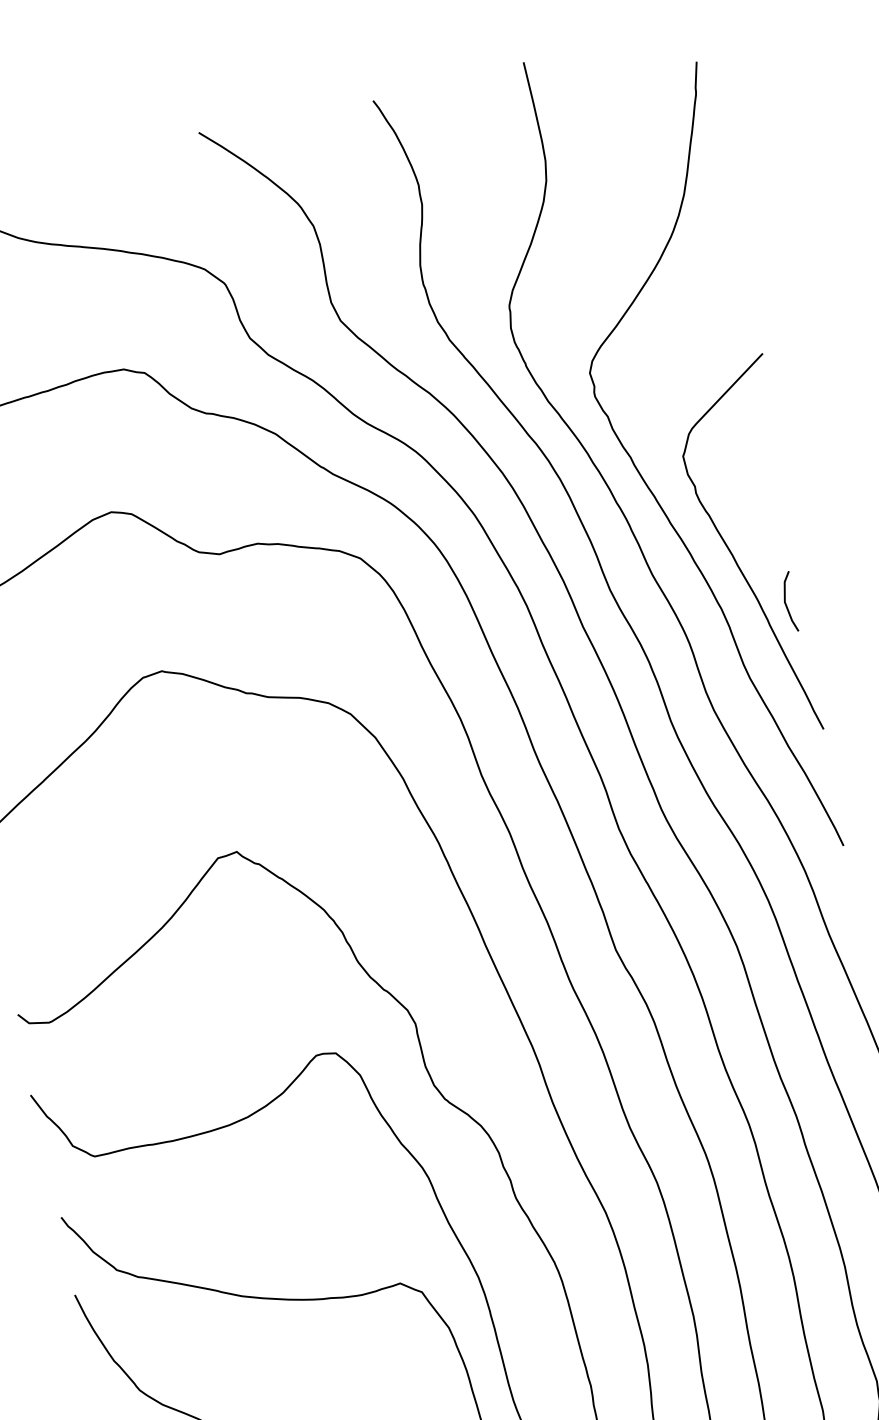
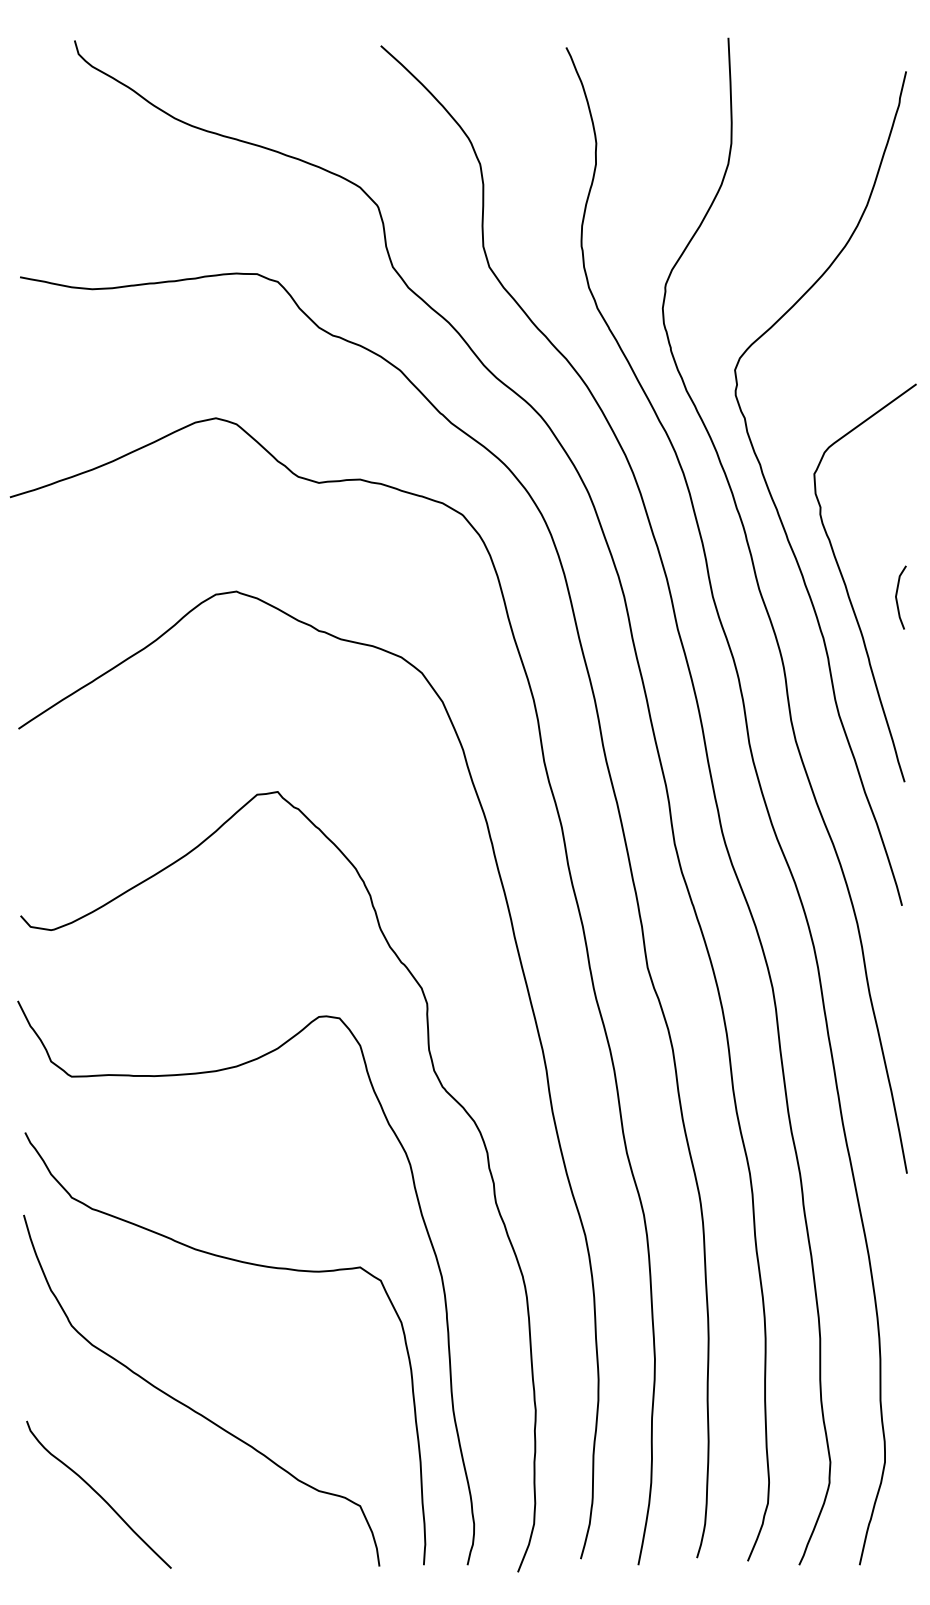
line: (786, 603) -> (897, 598), moved

